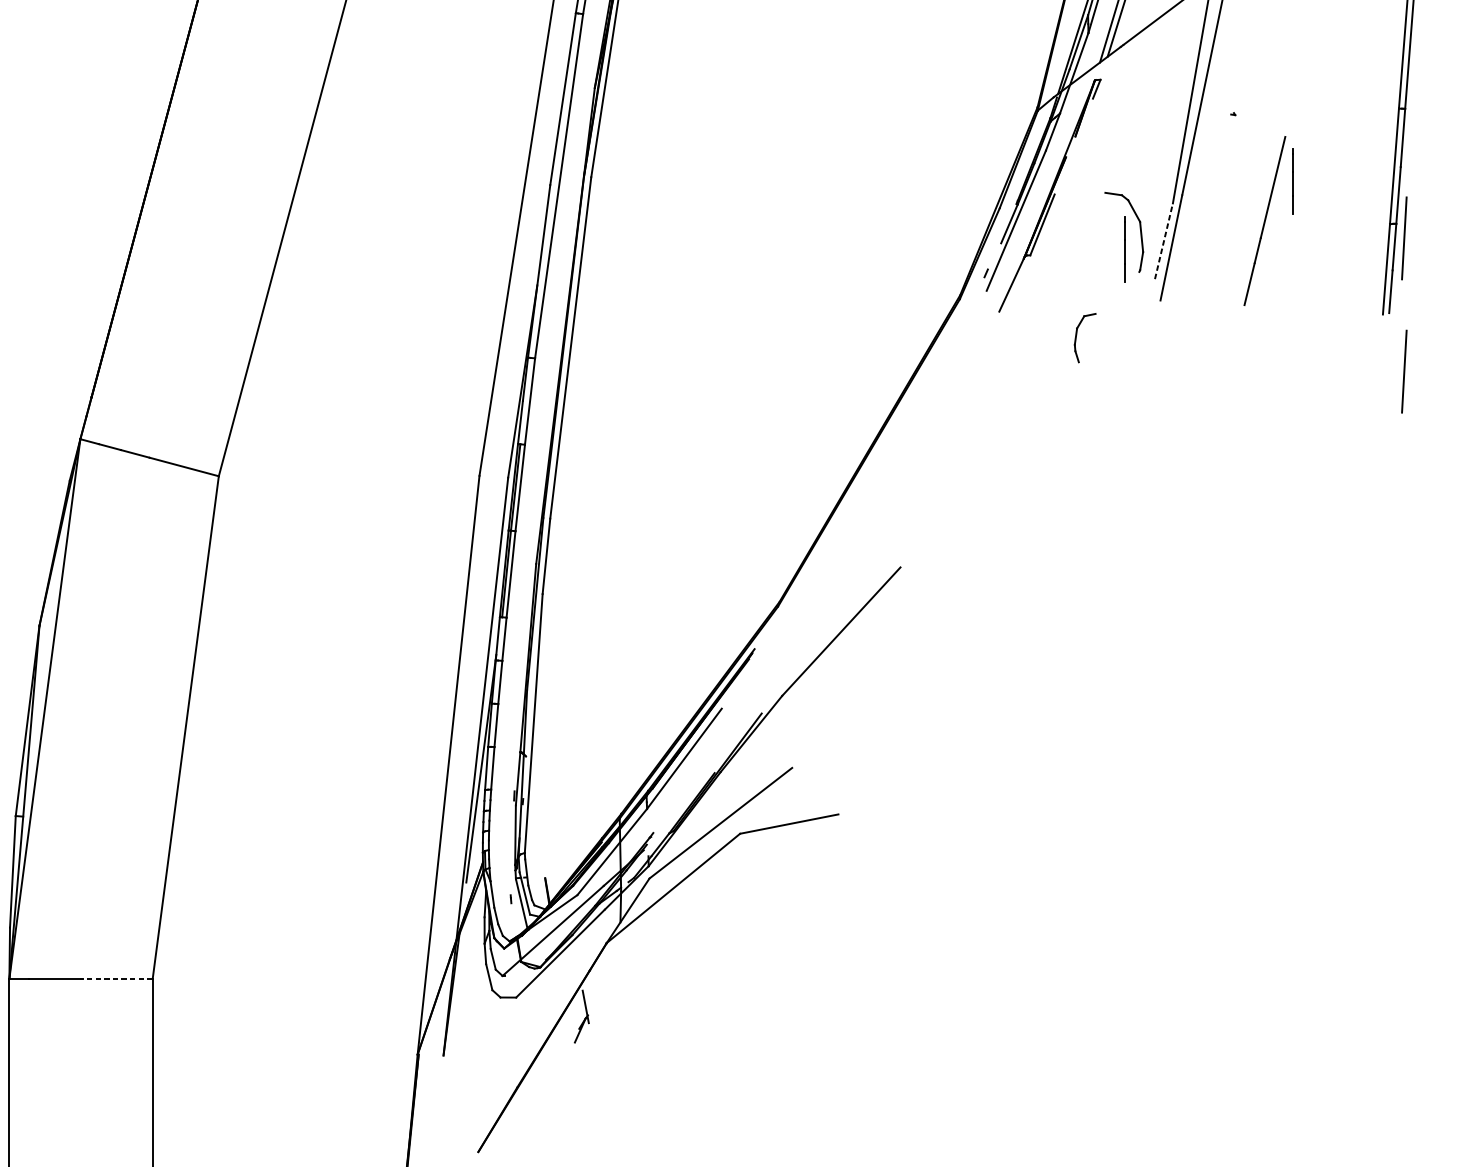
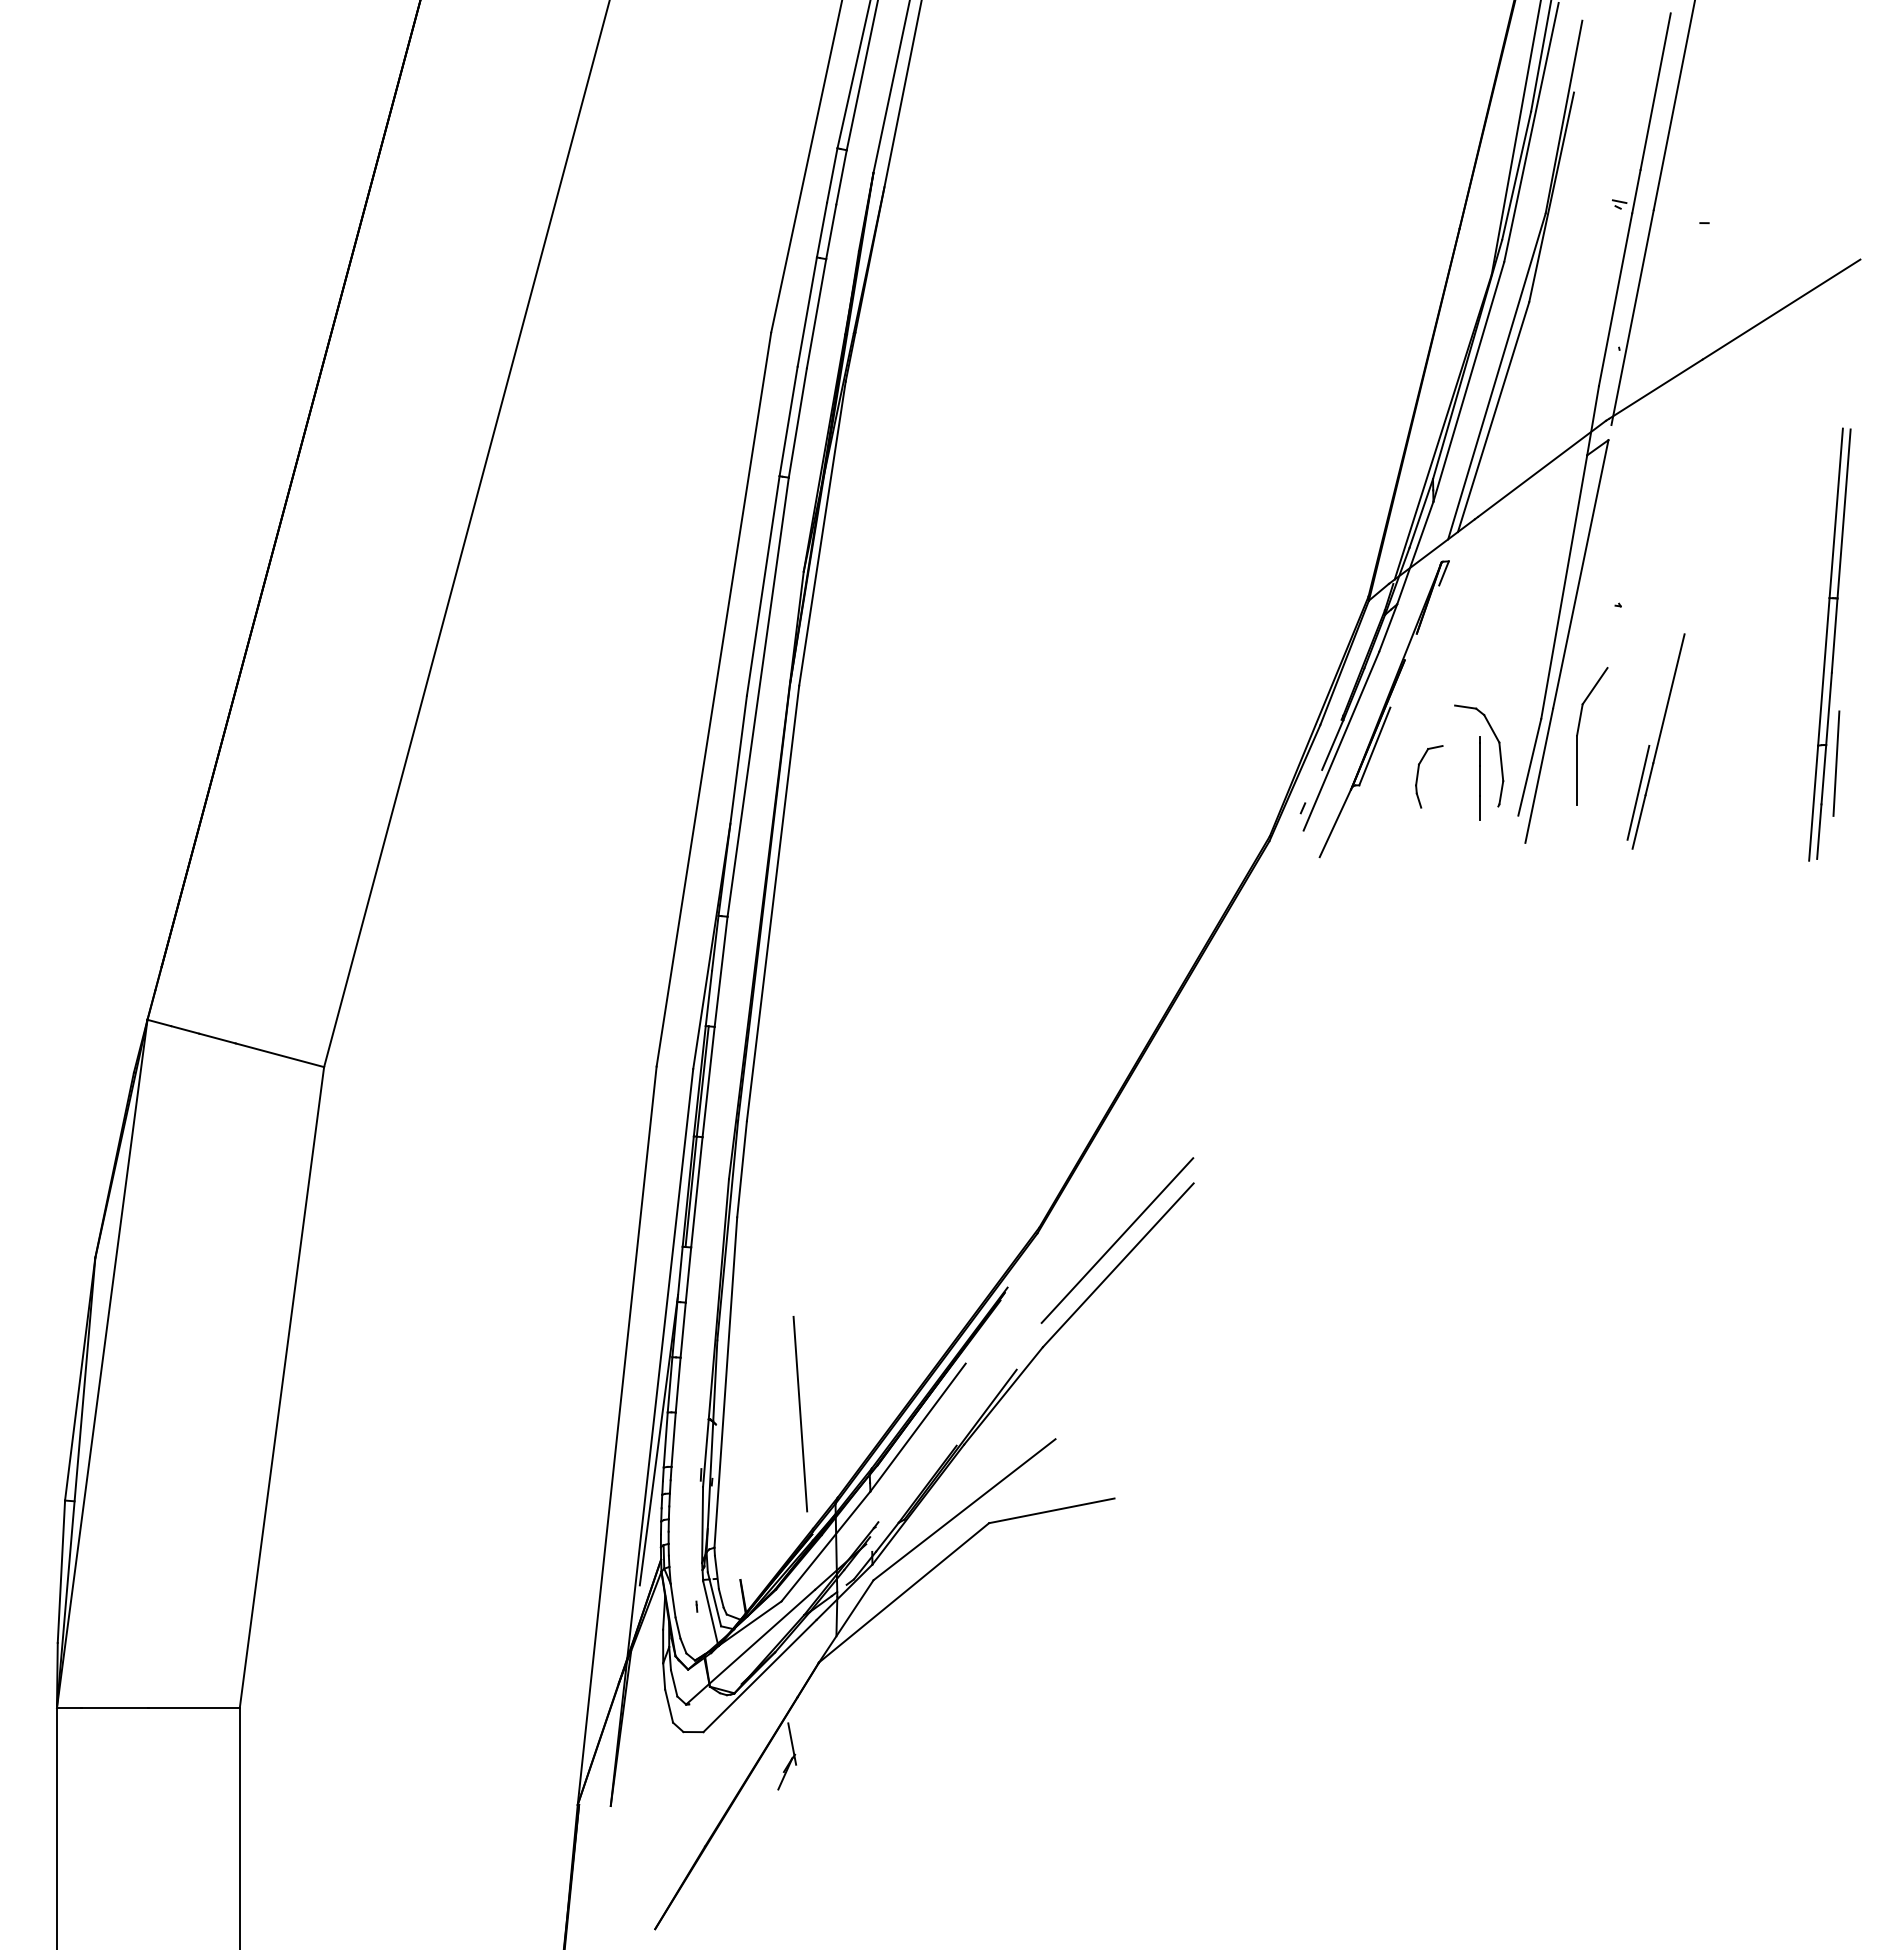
line: (1292, 181) -> (1693, 691), removed
part: (1202, 215) -> (1578, 734), added
line: (1163, 241) -> (1529, 767), dashed -> solid
line: (1249, 260) -> (1638, 792), added
part: (1076, 337) -> (1418, 776), moved
line: (1404, 371) -> (1836, 933), removed
line: (840, 612) -> (1117, 1240), added
line: (592, 747) -> (800, 1413), added
line: (117, 979) -> (194, 1708), dashed -> solid

